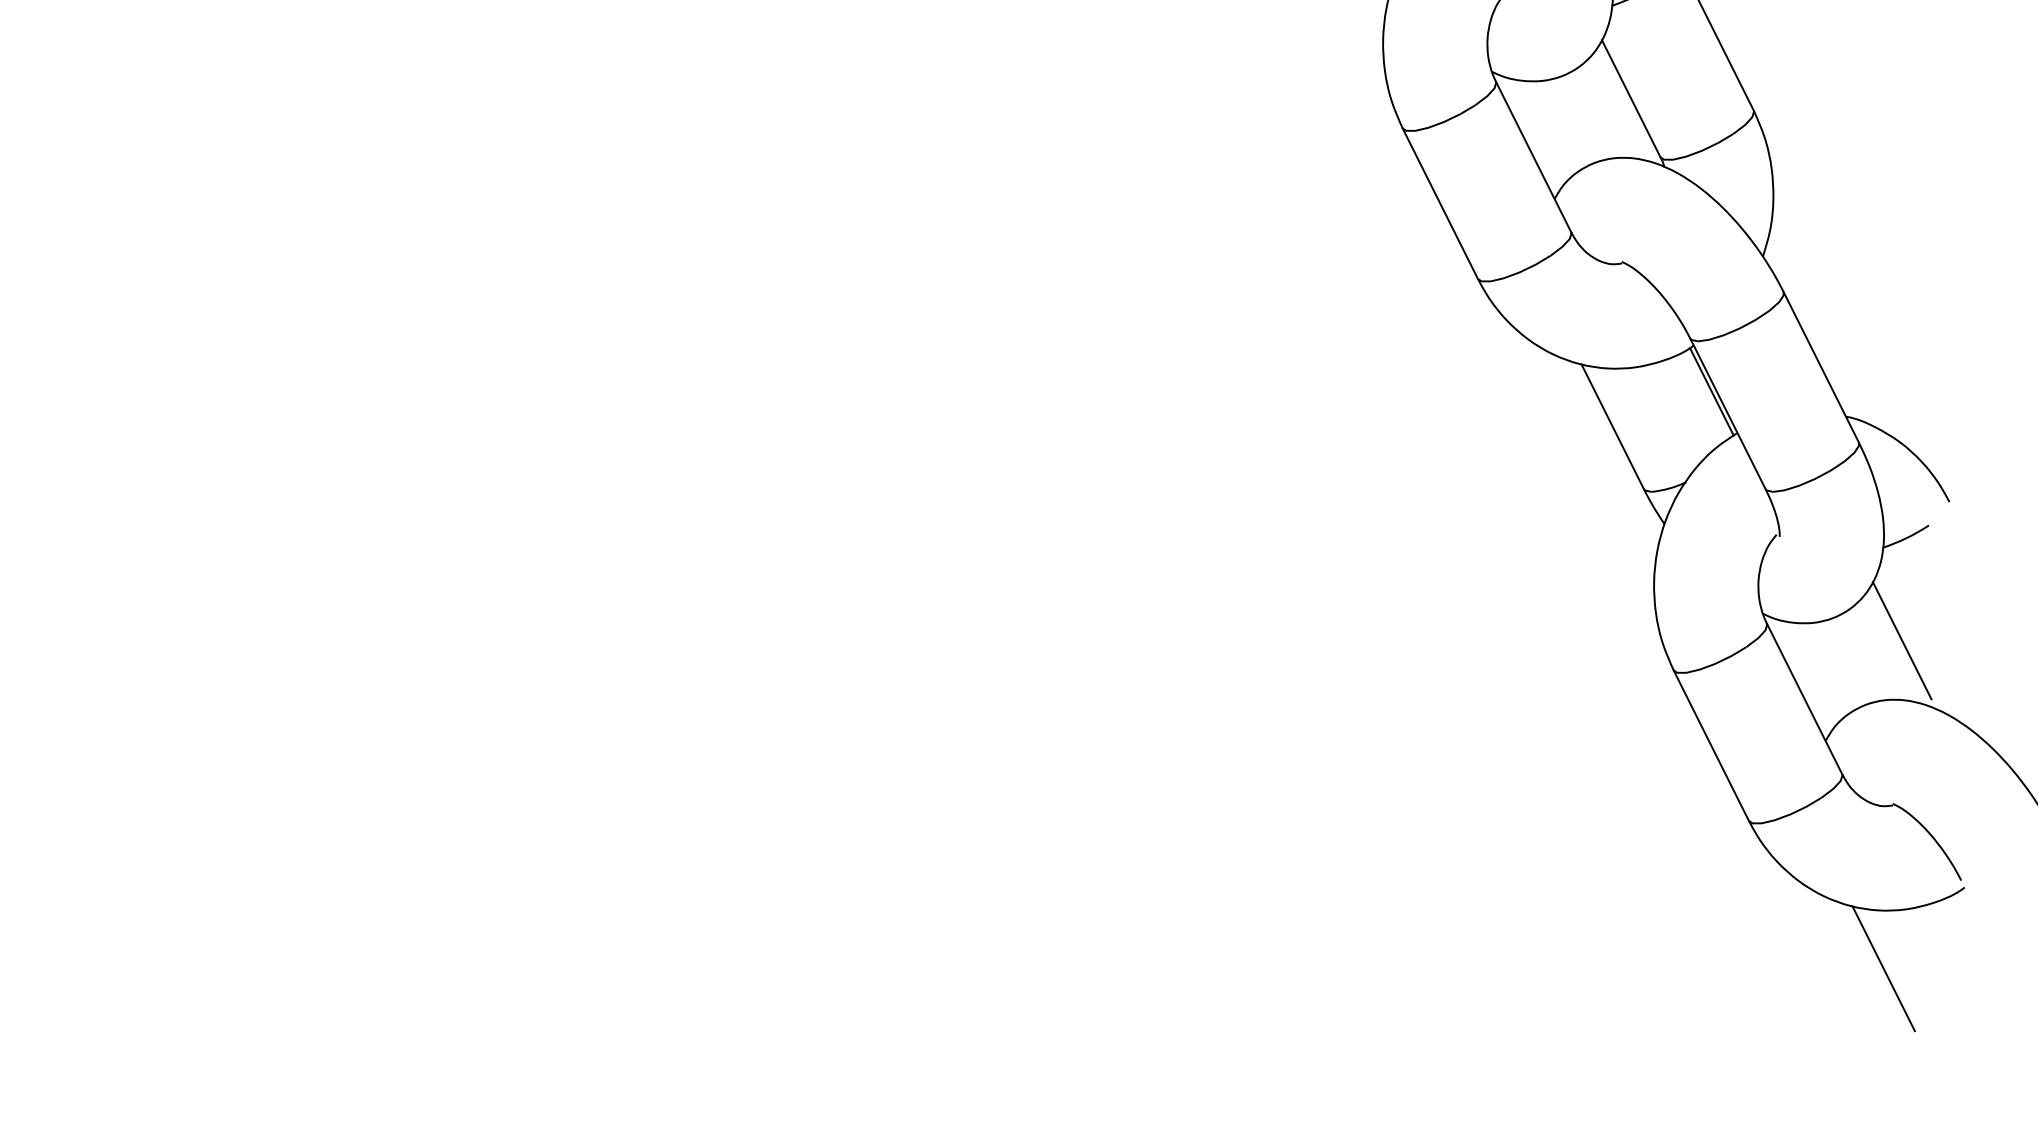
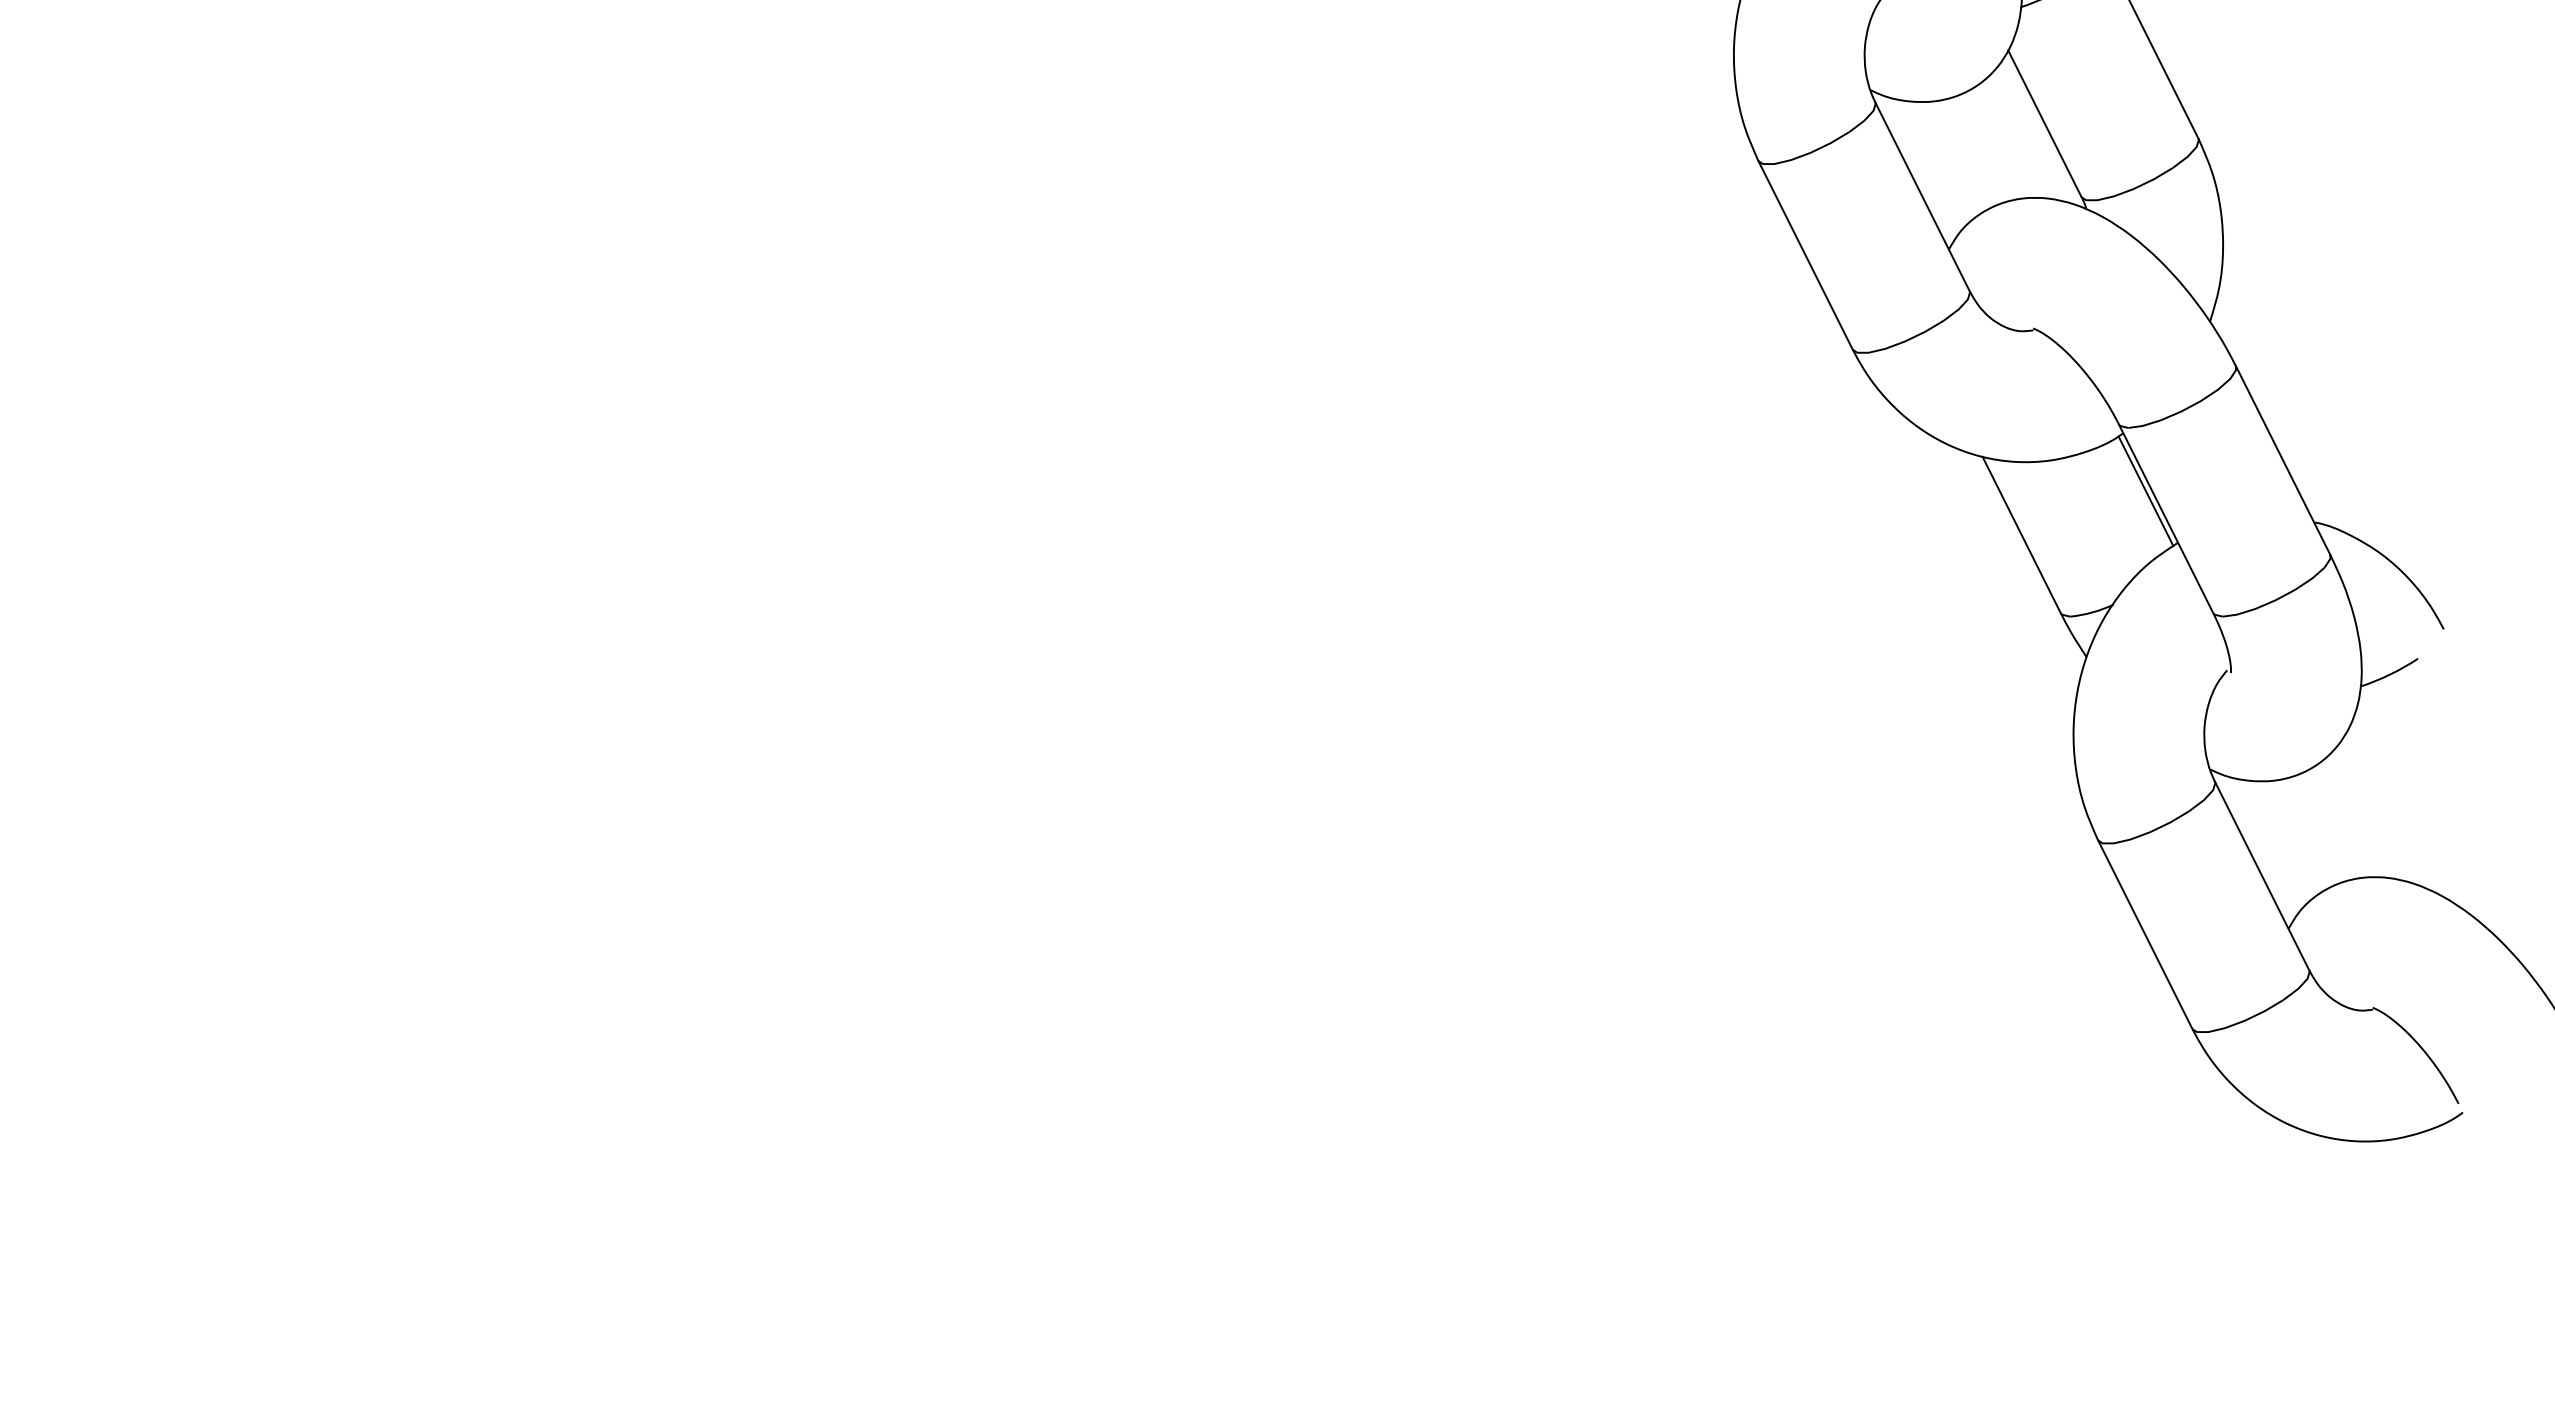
line: (1902, 640) -> (2384, 802), removed
line: (1883, 968) -> (2361, 1214), removed

